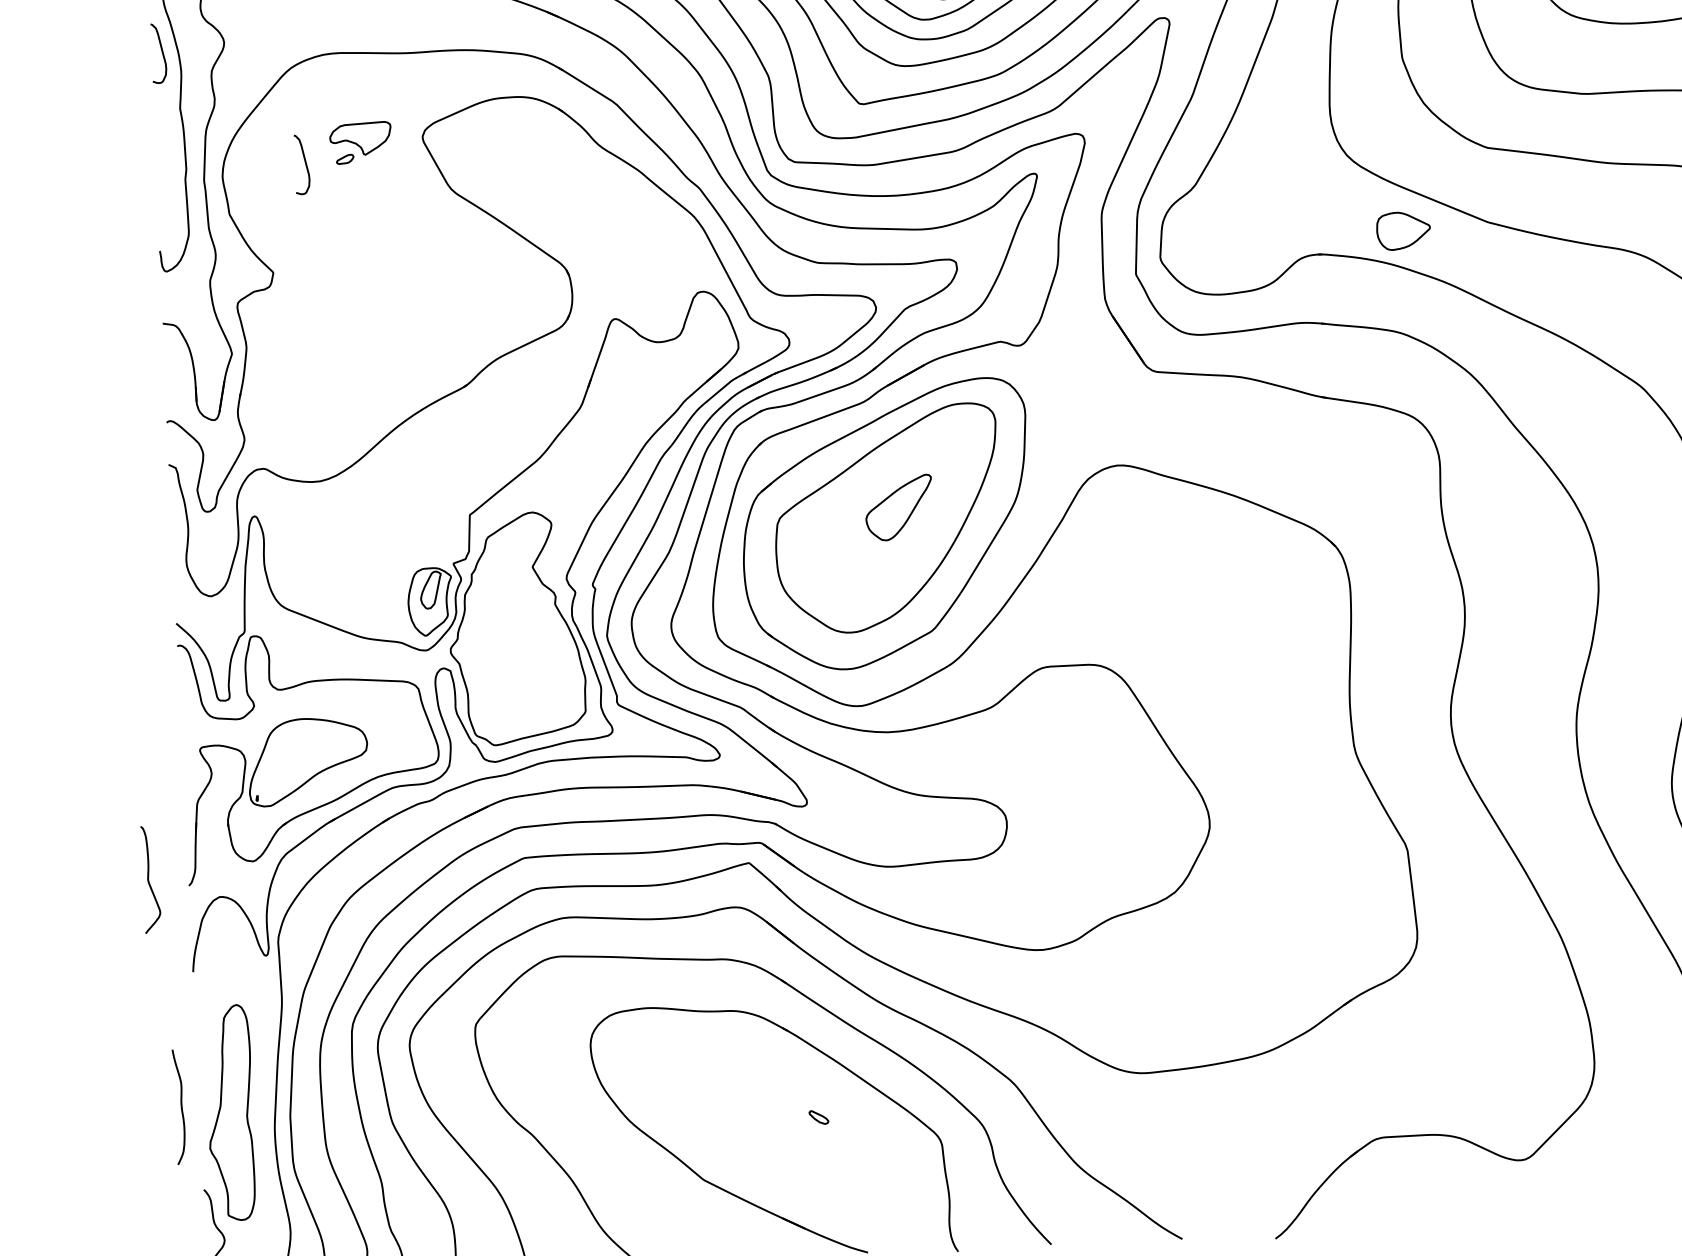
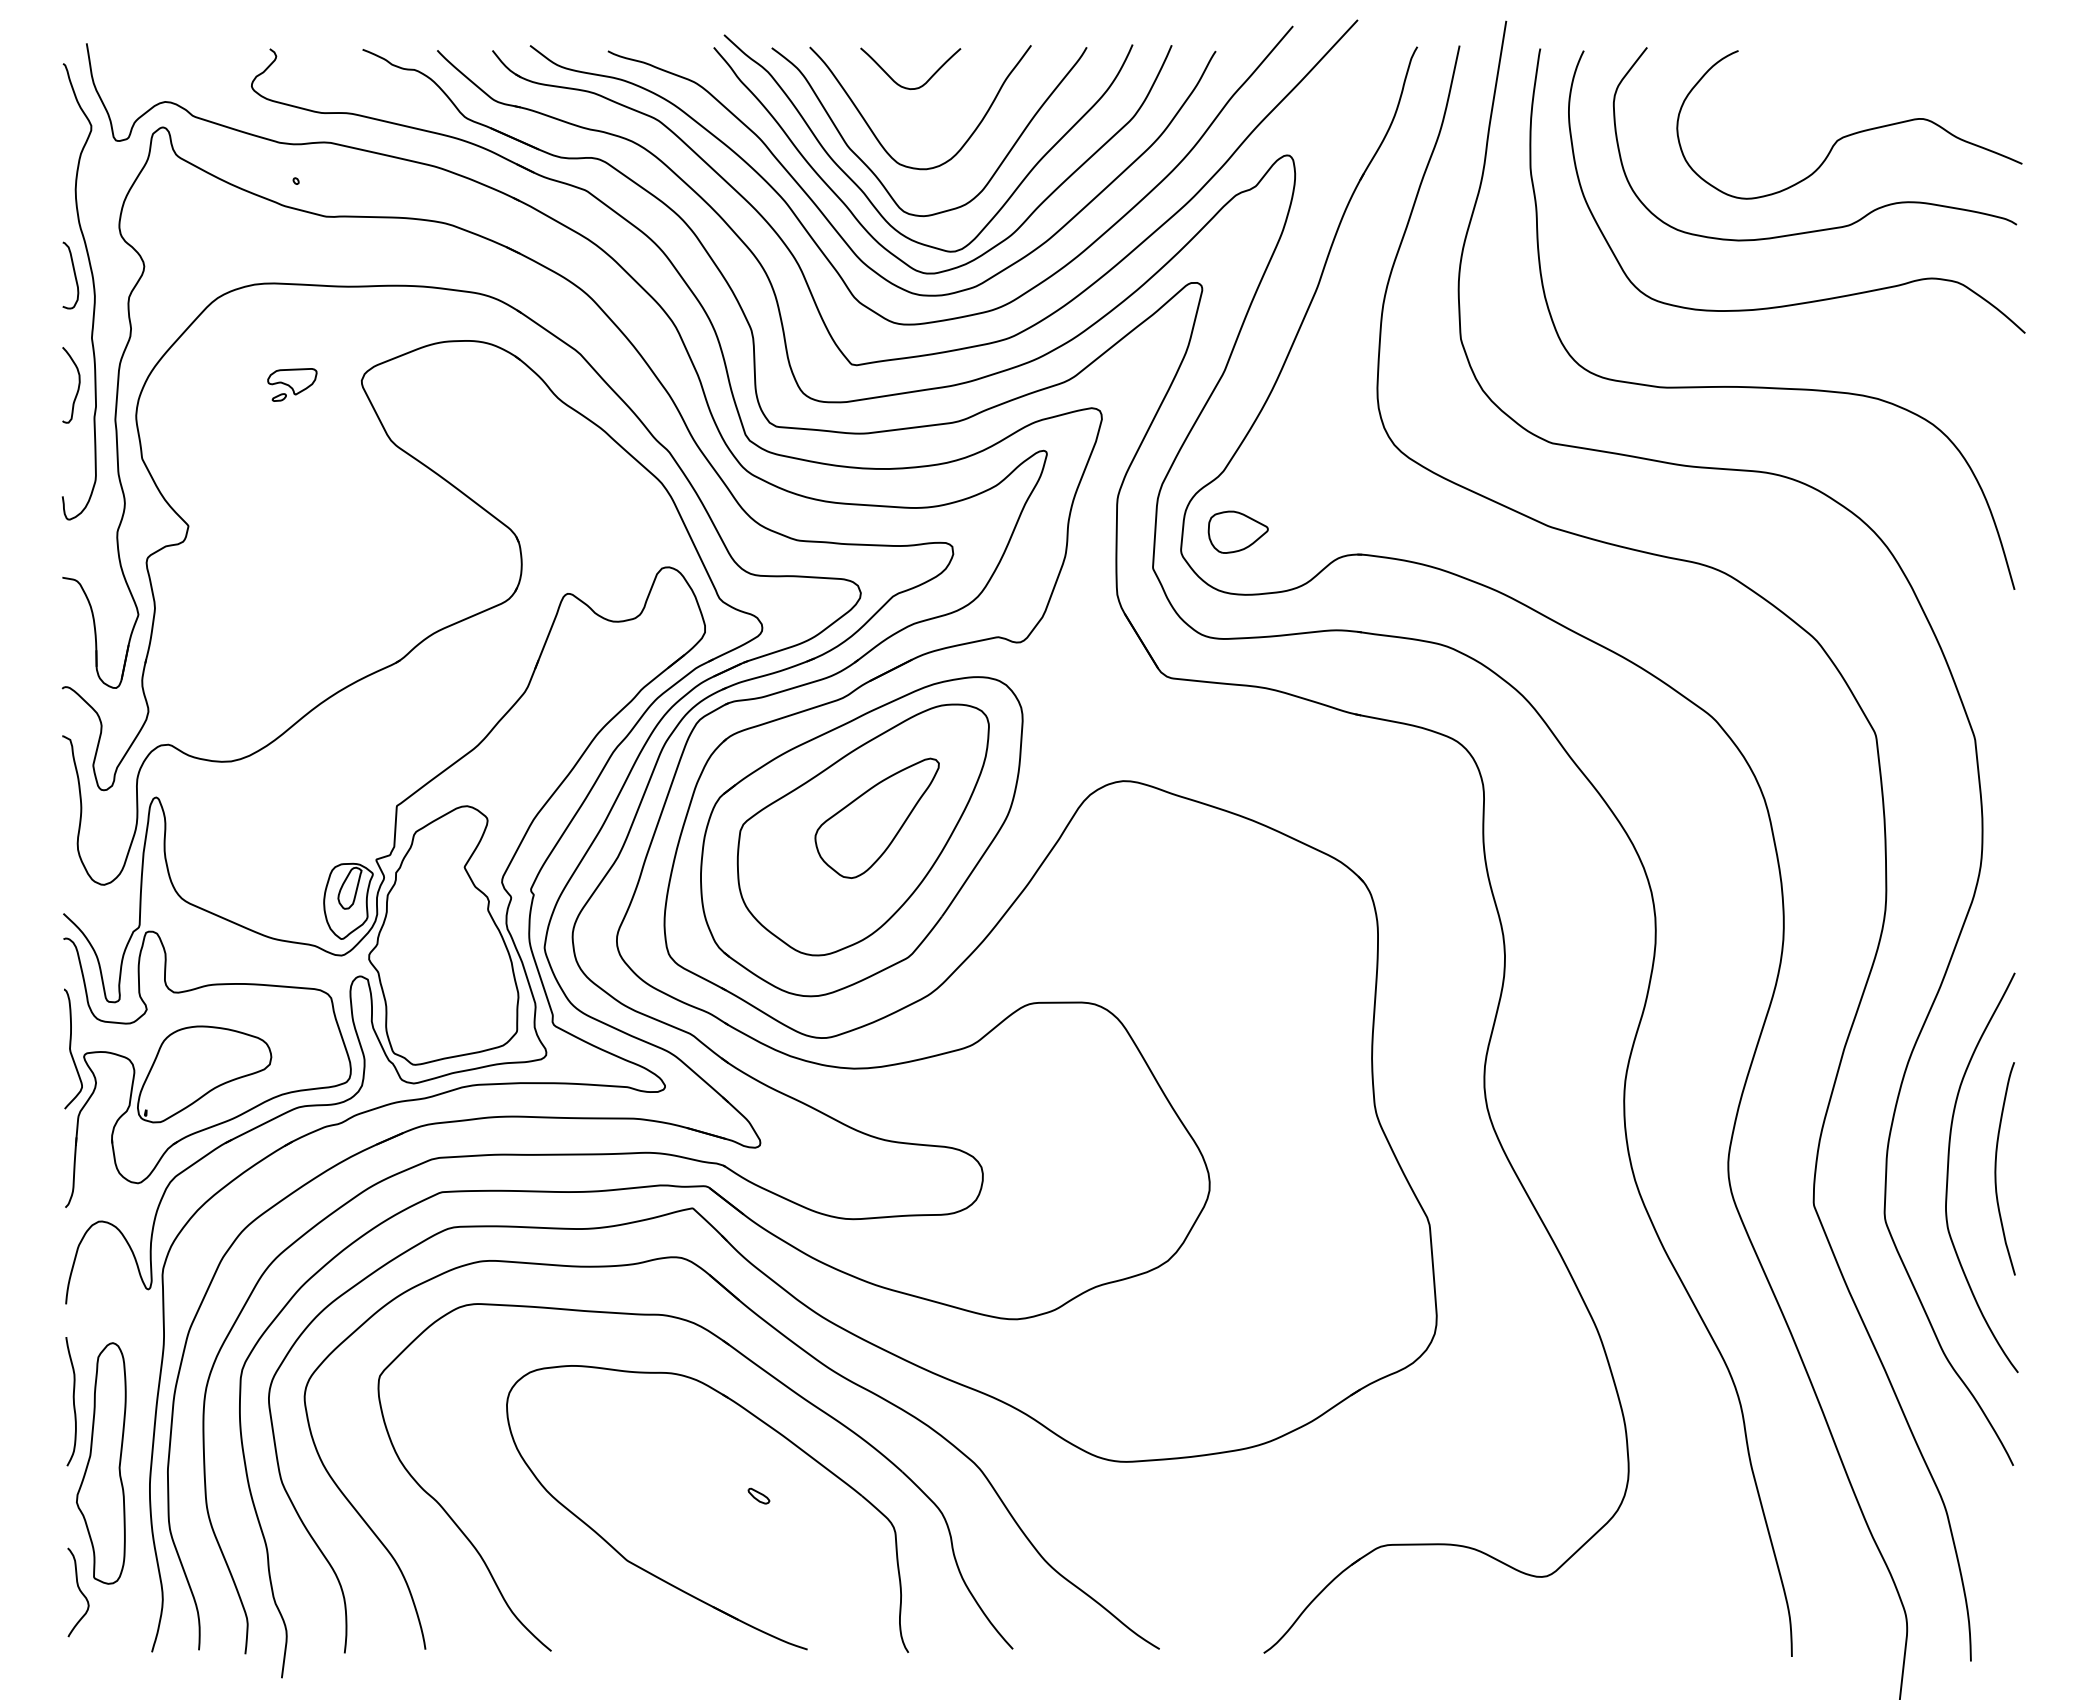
part: (360, 142) -> (292, 384), size x0.71
curve: (169, 154) -> (77, 388), added
curve: (305, 164) -> (229, 406), removed
part: (1402, 230) -> (1237, 531), moved
part: (898, 507) -> (876, 817), size x1.67
curve: (149, 881) -> (71, 1050), moved
curve: (181, 1106) -> (73, 1401), moved

